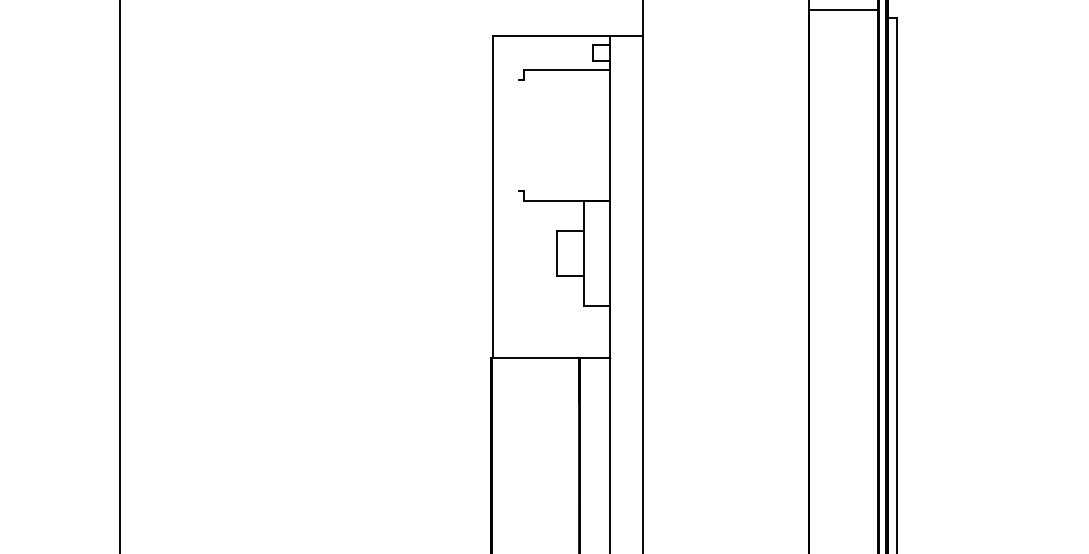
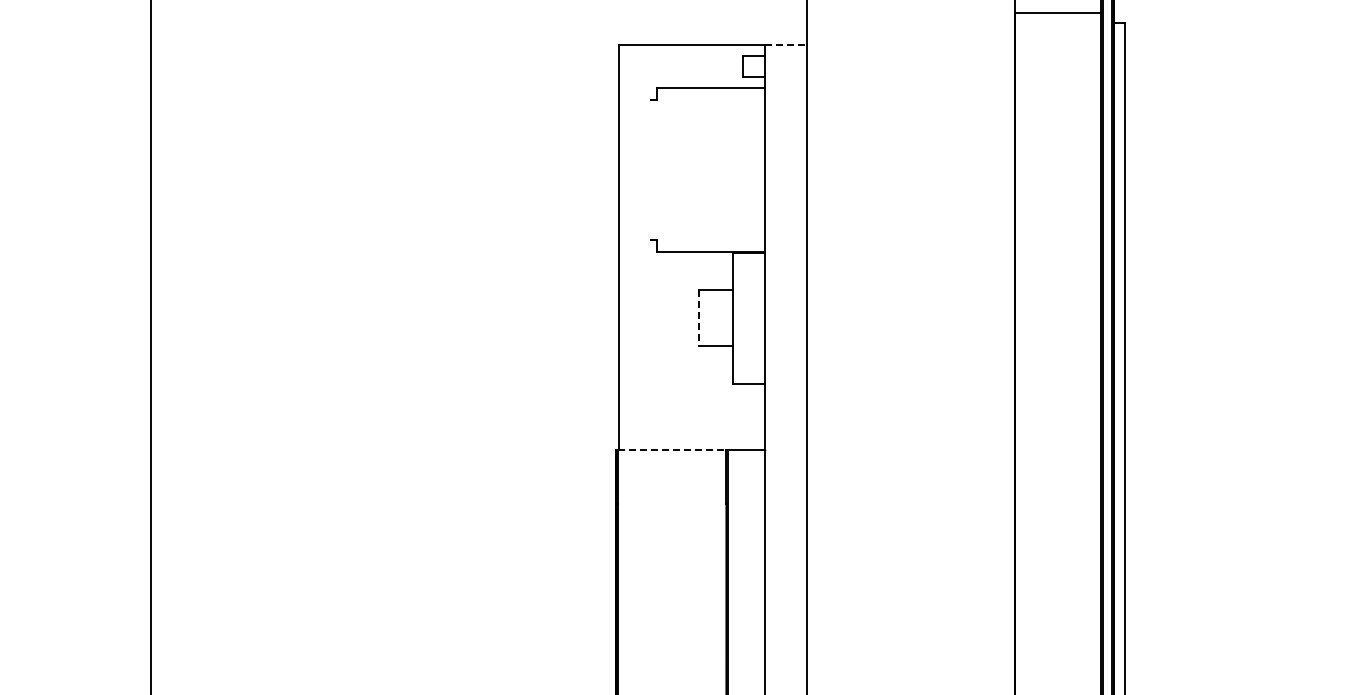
line: (626, 35) -> (785, 44), solid -> dashed
line: (556, 253) -> (698, 318), solid -> dashed
line: (536, 358) -> (672, 449), solid -> dashed

